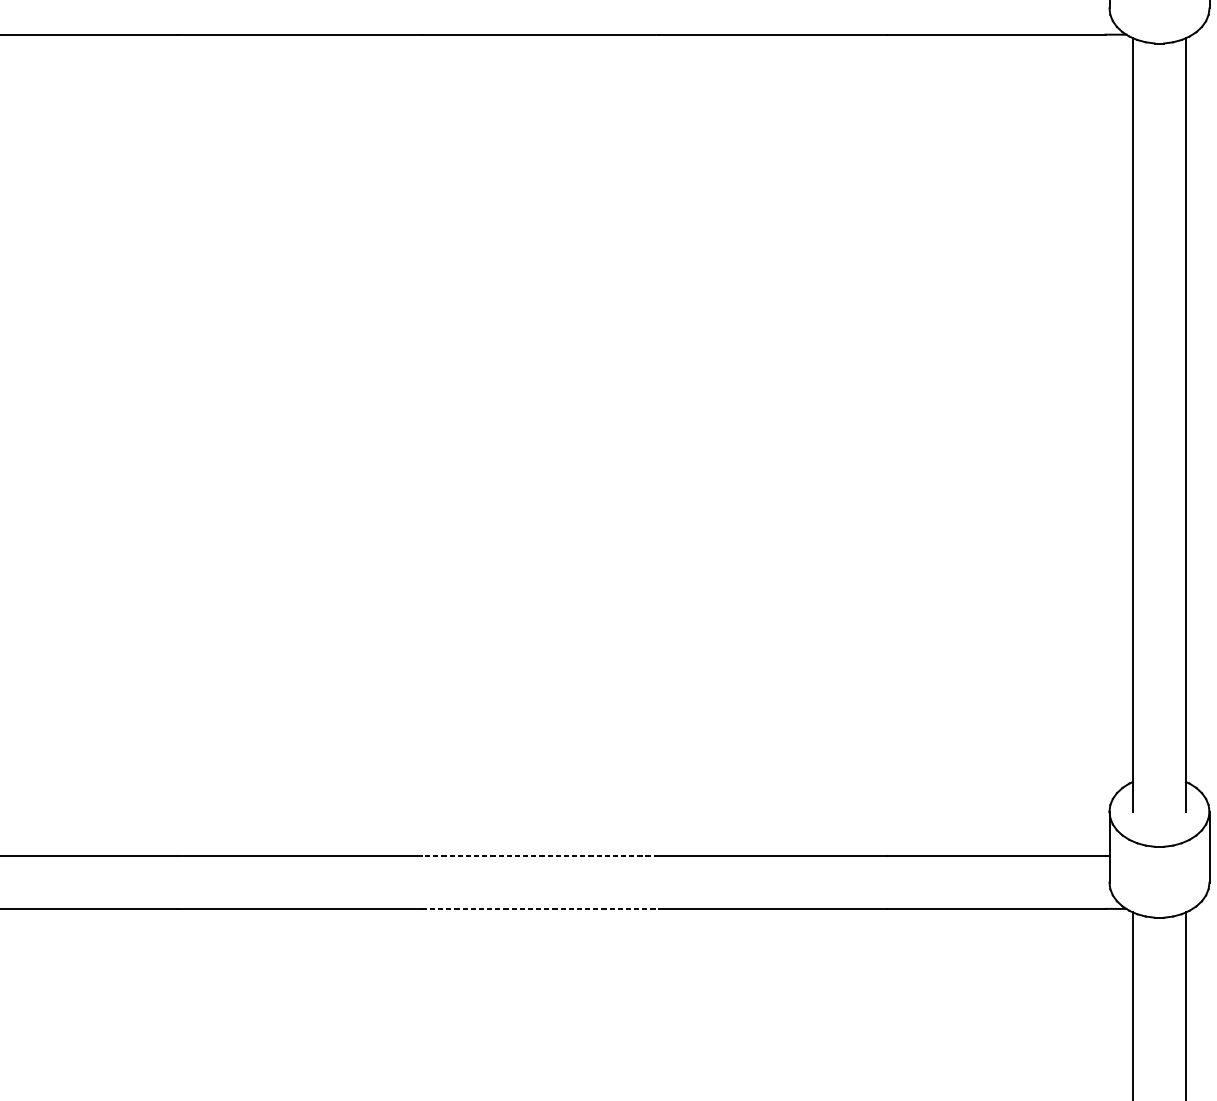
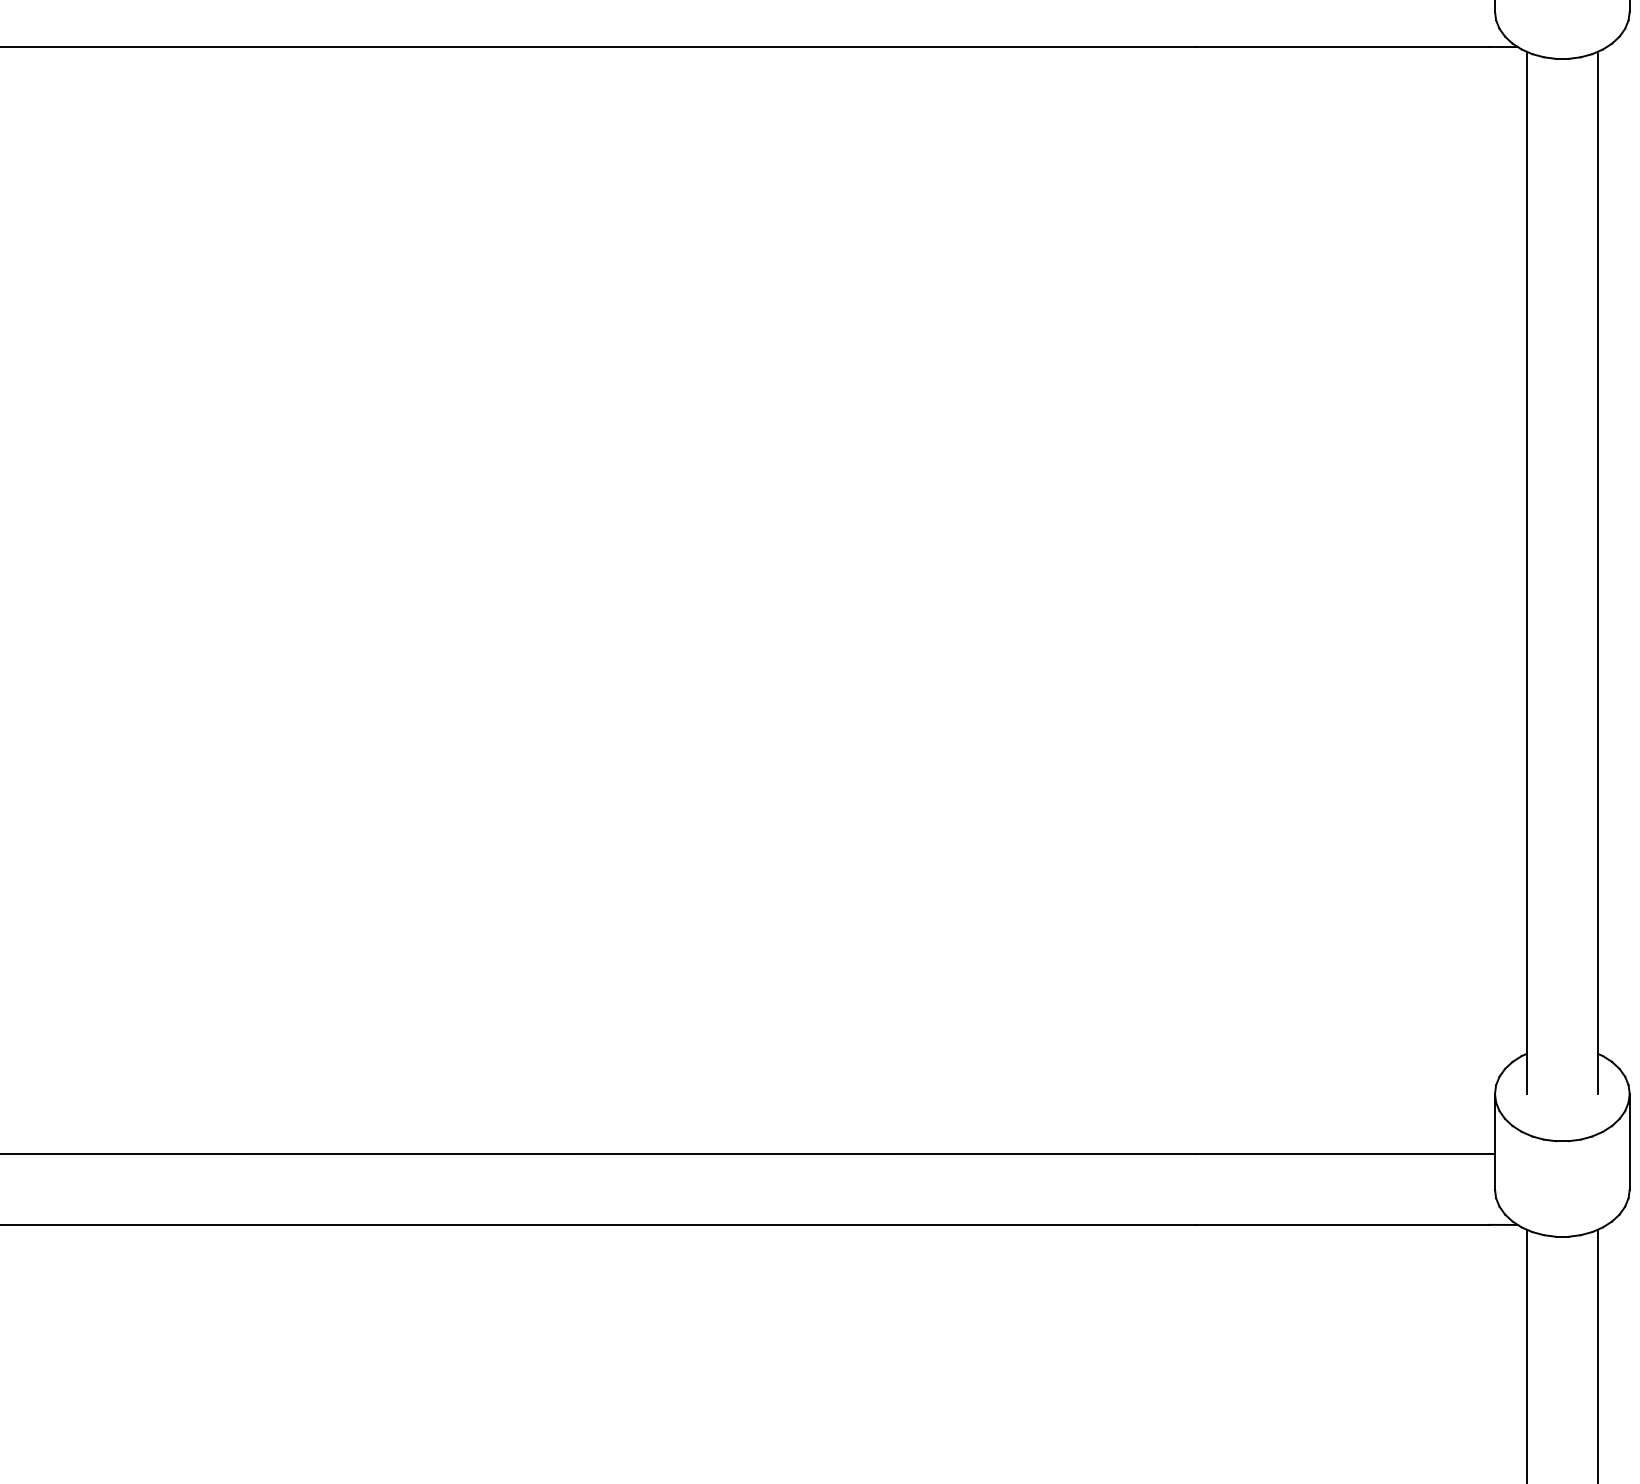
line: (540, 855) -> (728, 1153), dashed -> solid
line: (540, 908) -> (728, 1224), dashed -> solid

